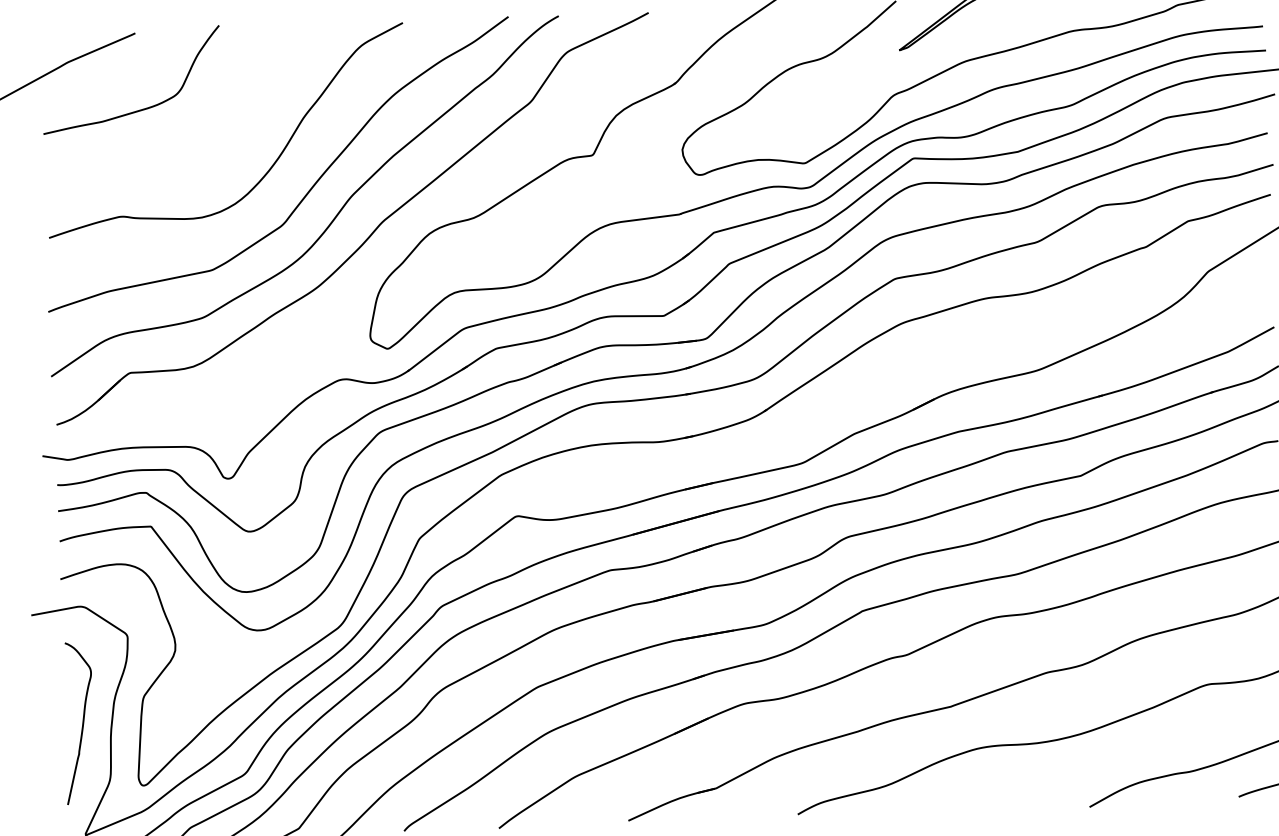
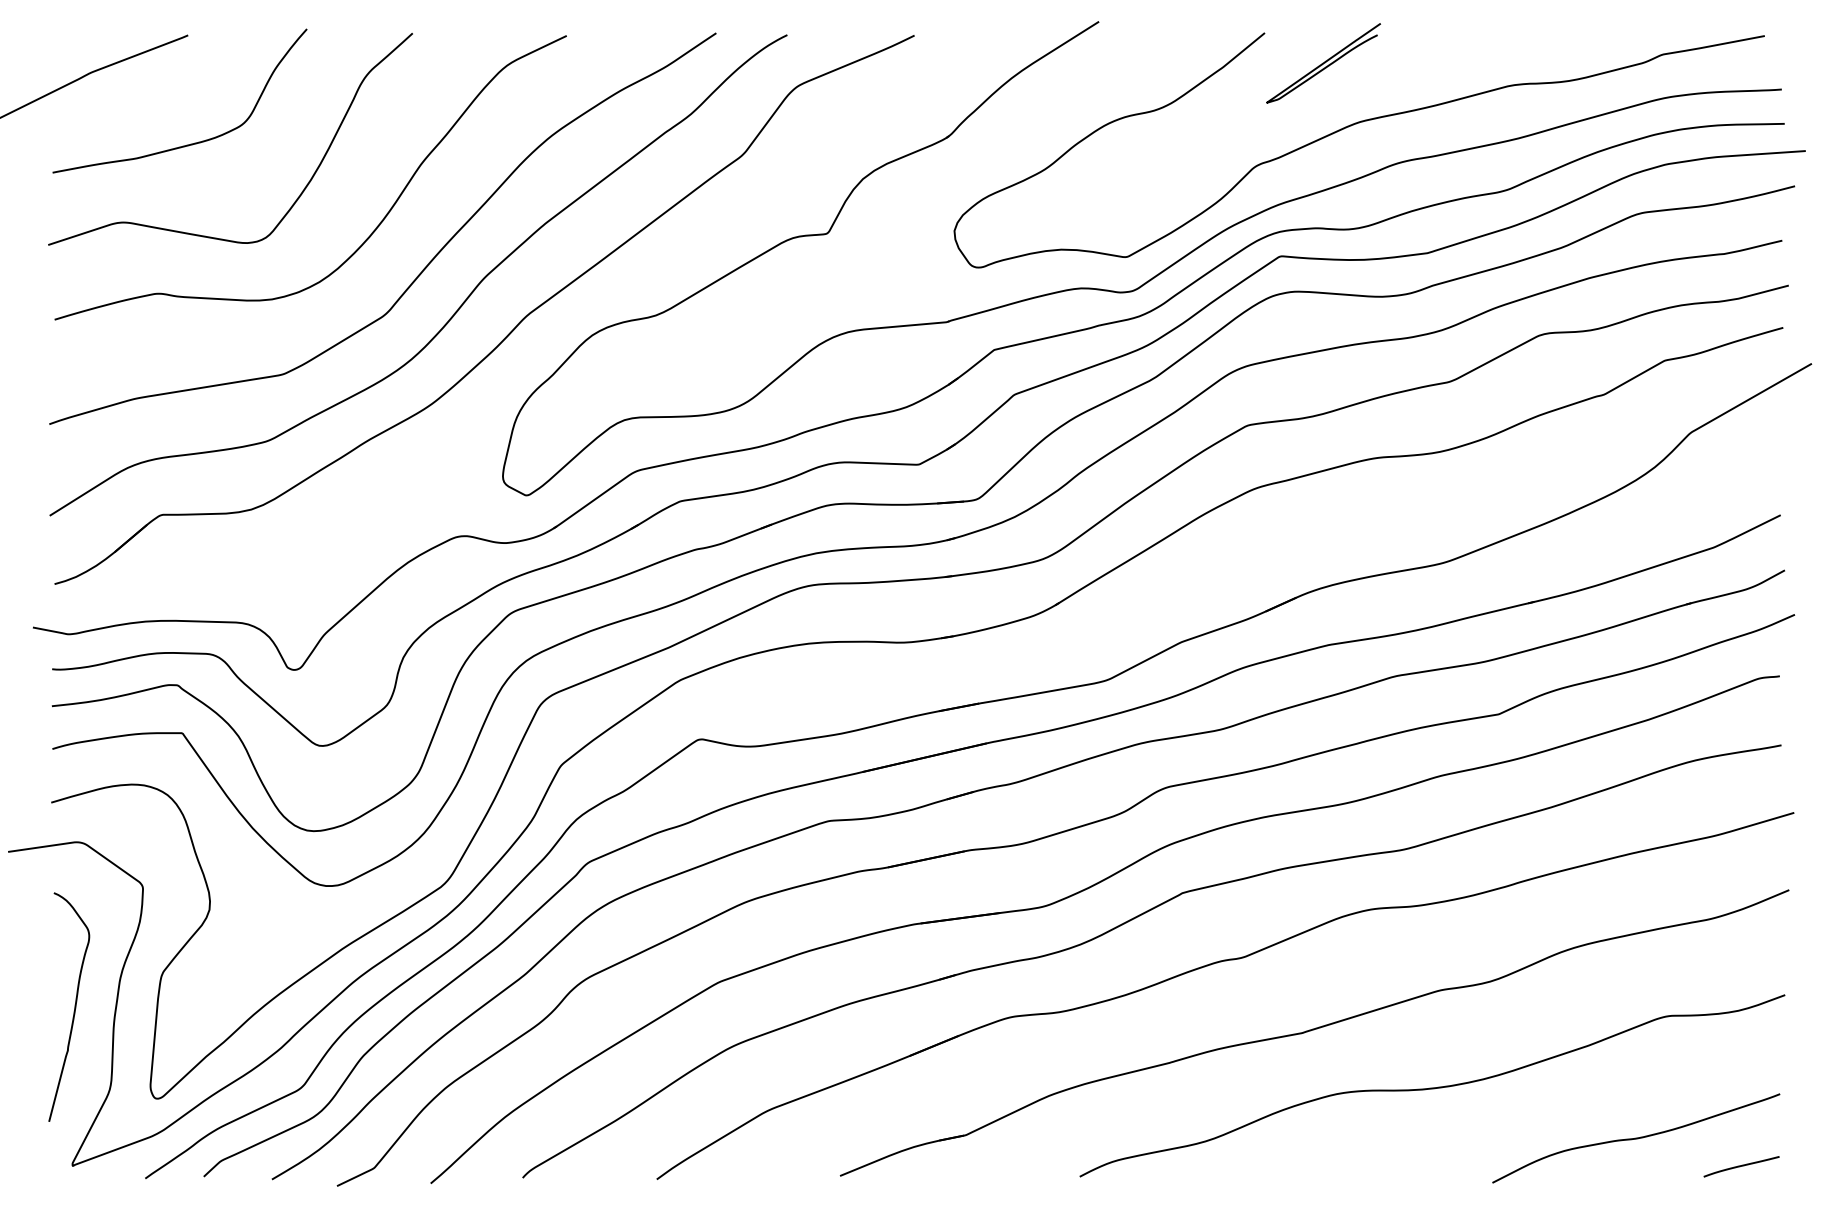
curve: (221, 137) -> (304, 187), added

